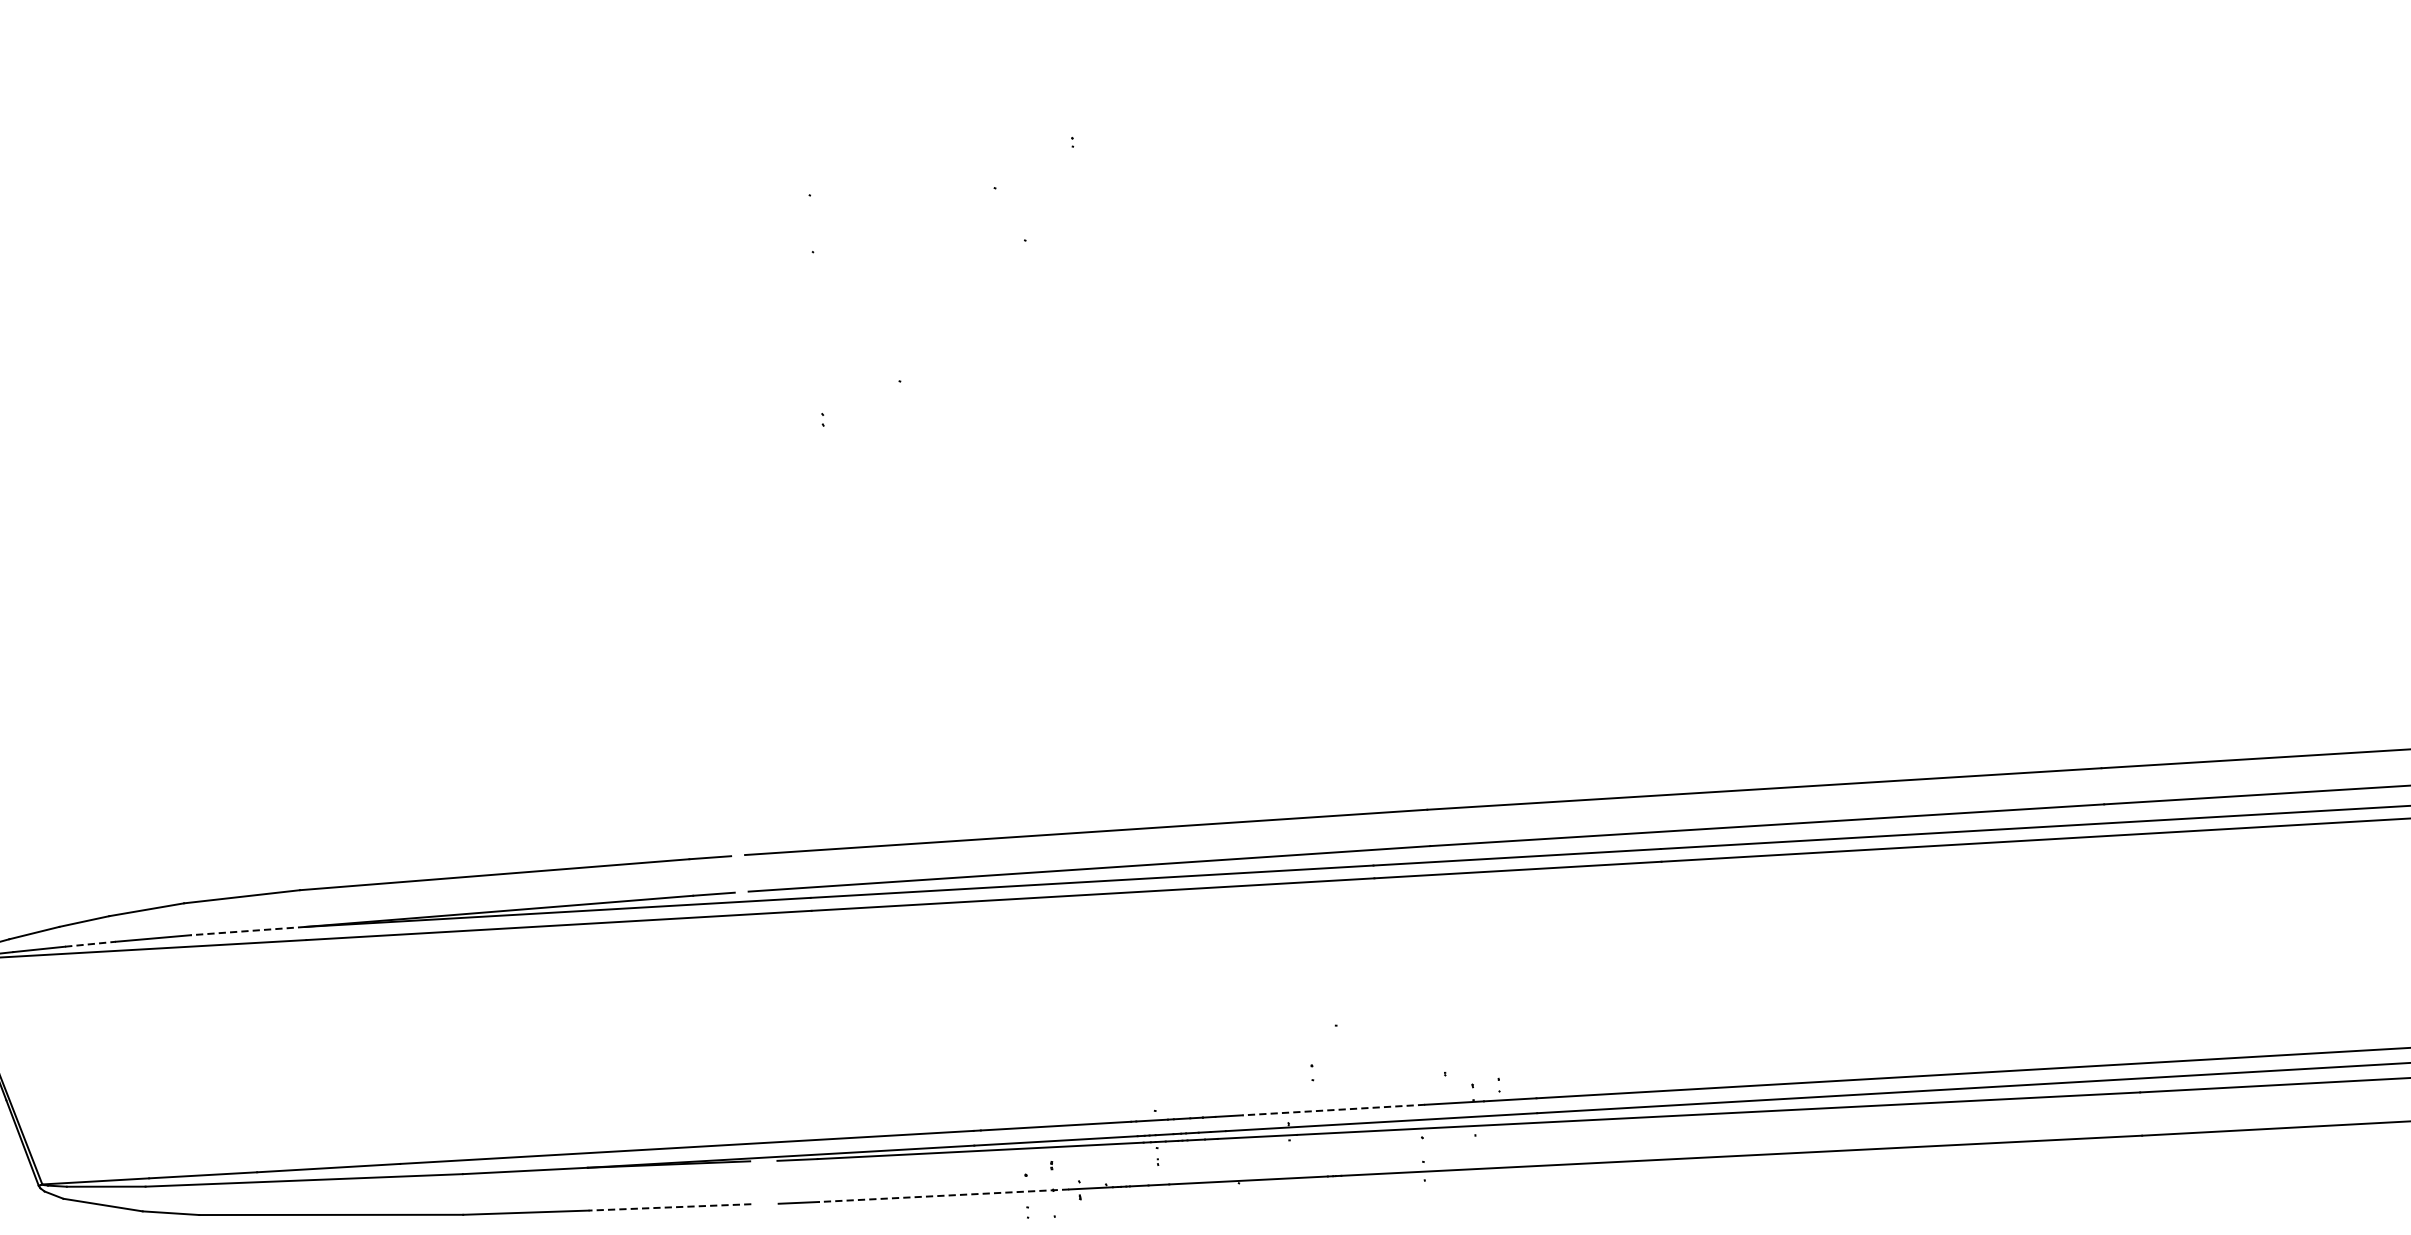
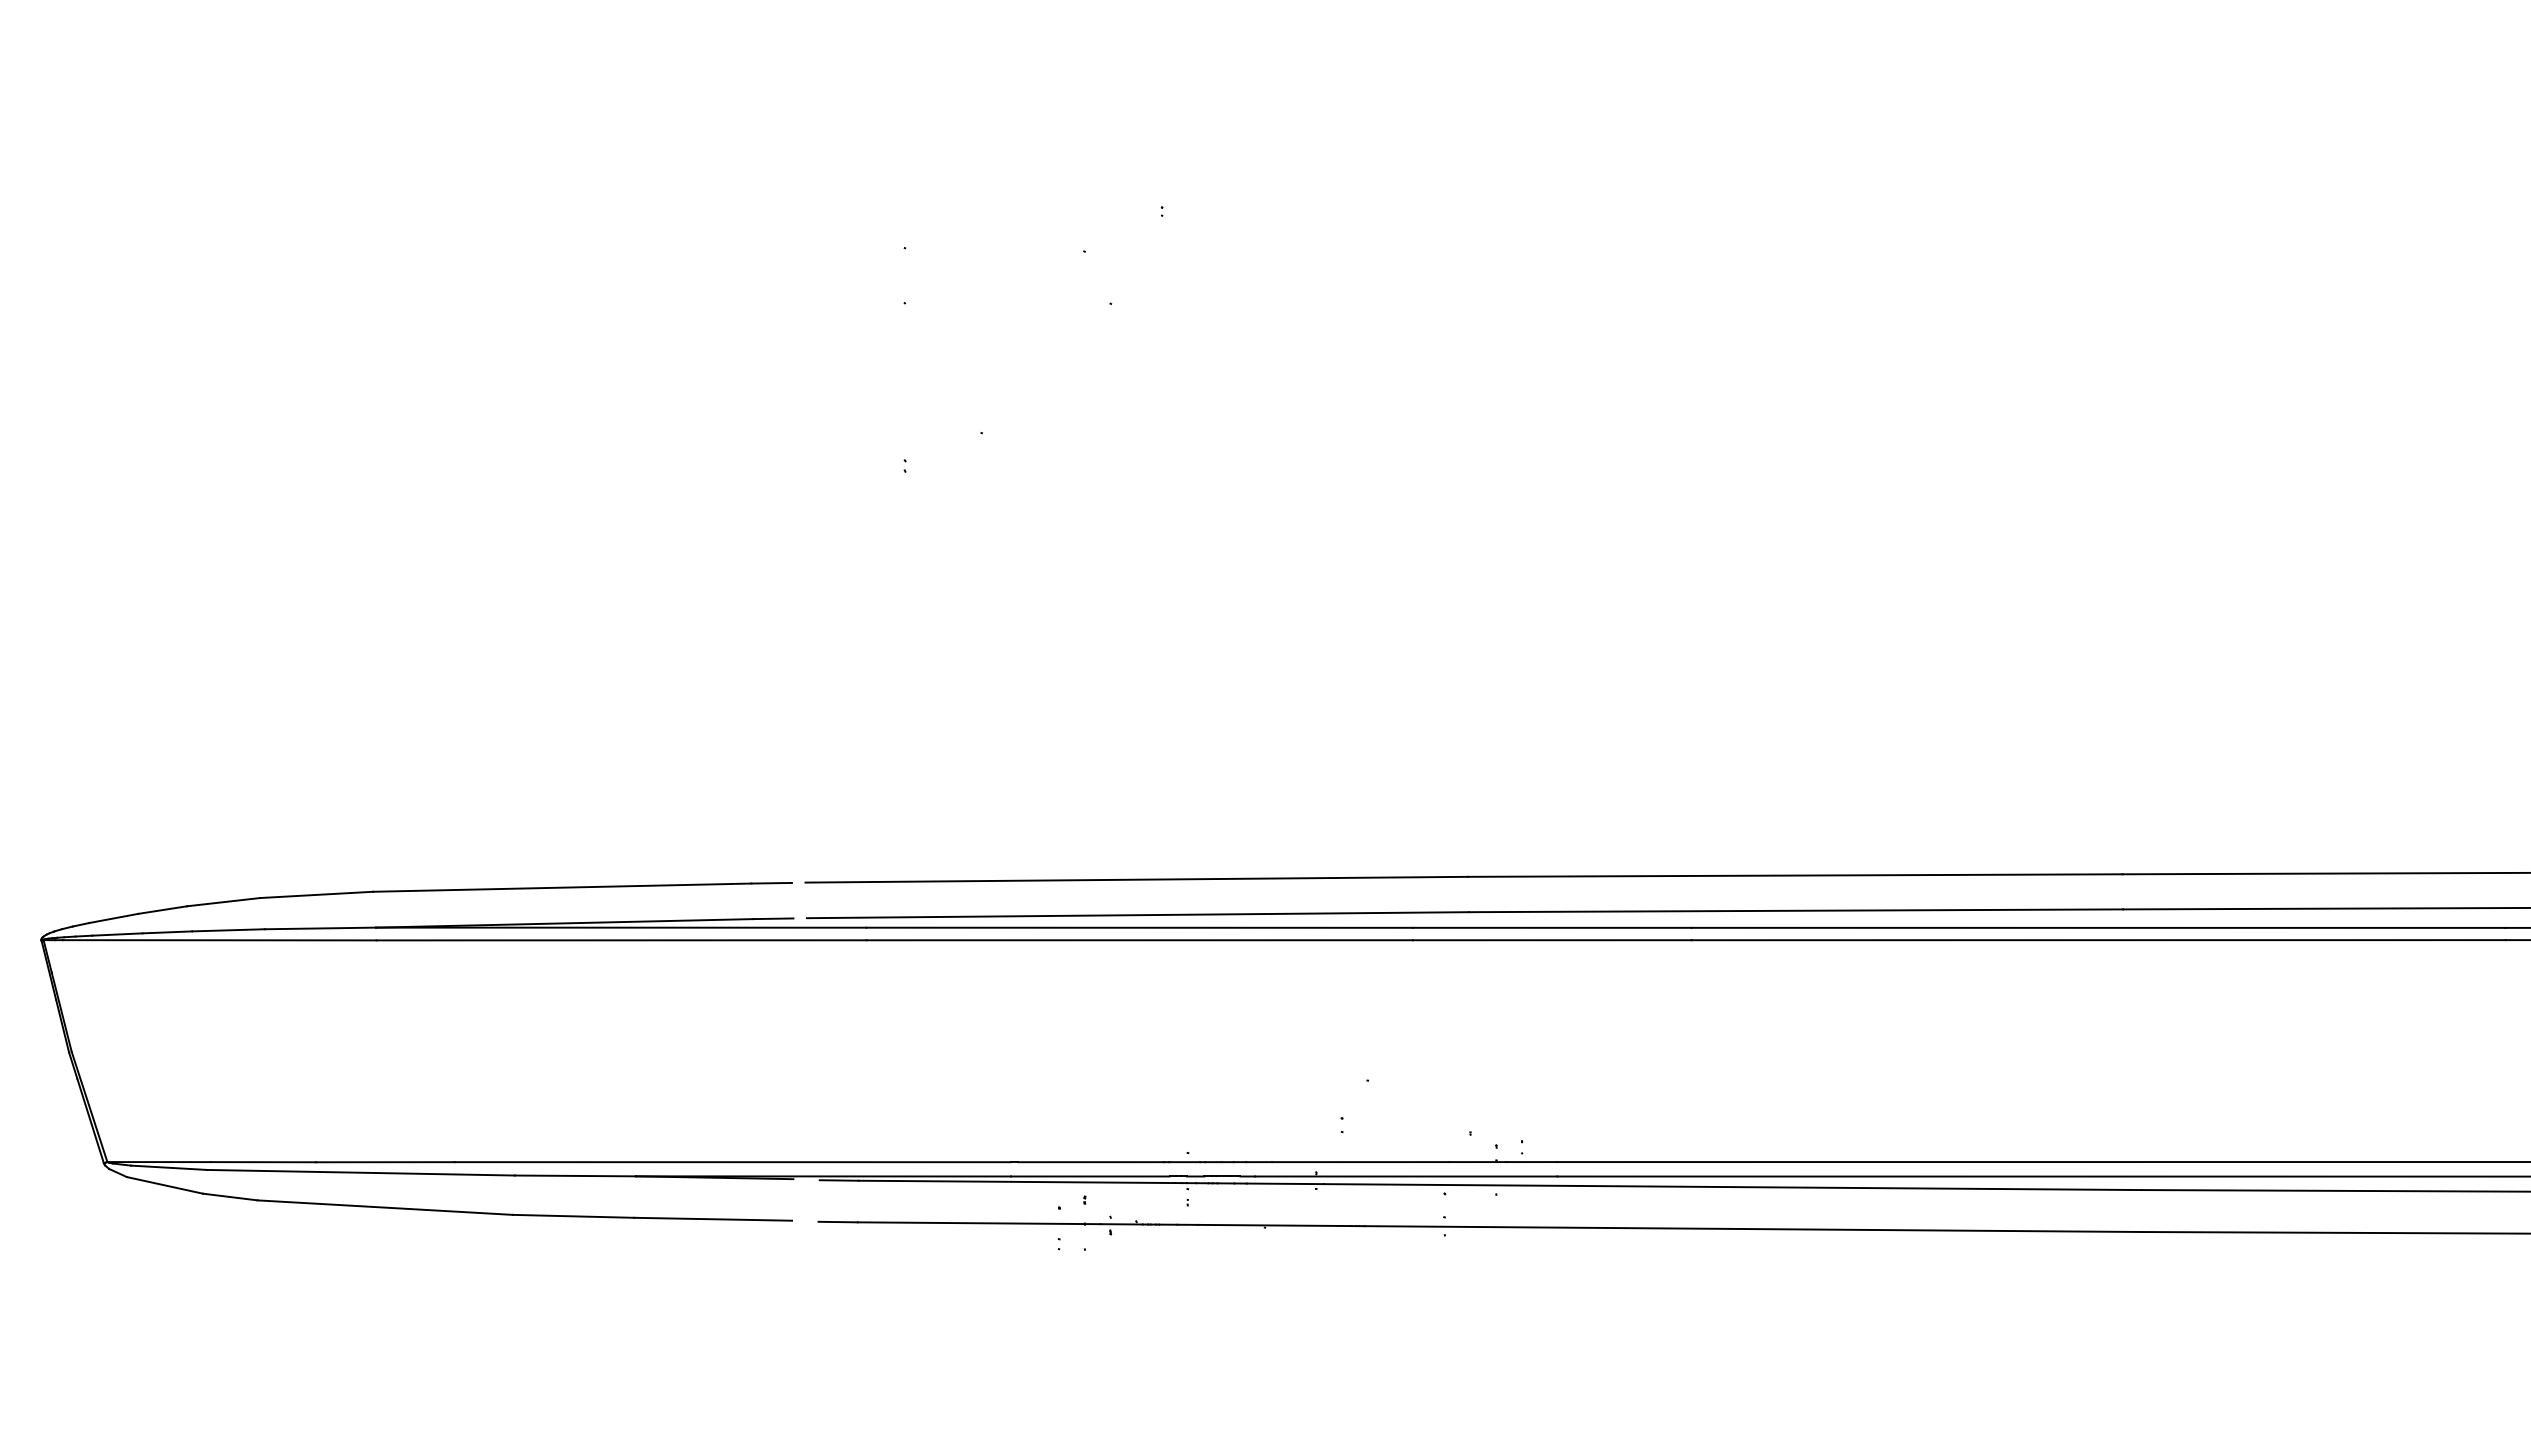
line: (248, 931) -> (320, 928), dashed -> solid
line: (90, 944) -> (167, 932), dashed -> solid
line: (1333, 1110) -> (1360, 1162), dashed -> solid
line: (943, 1196) -> (978, 1223), dashed -> solid
line: (670, 1207) -> (713, 1219), dashed -> solid

